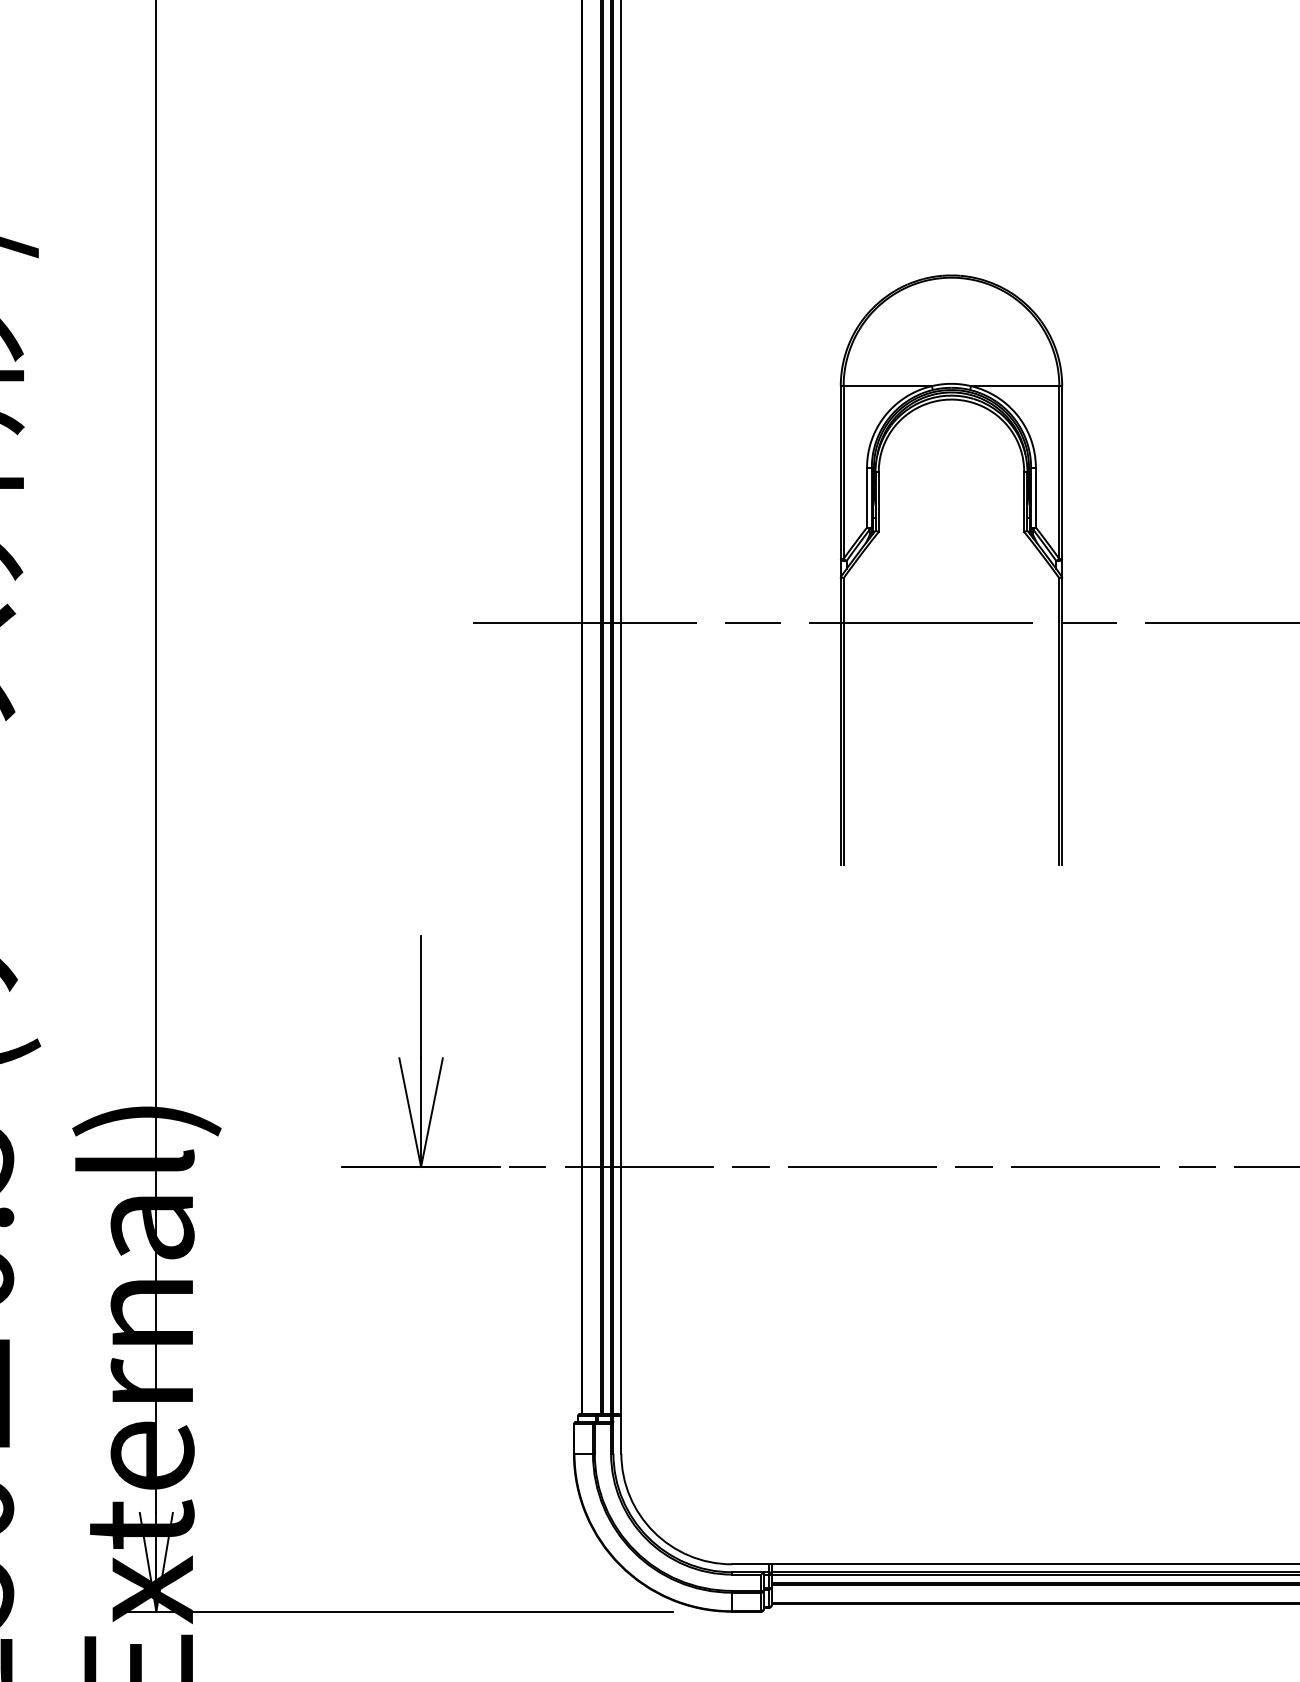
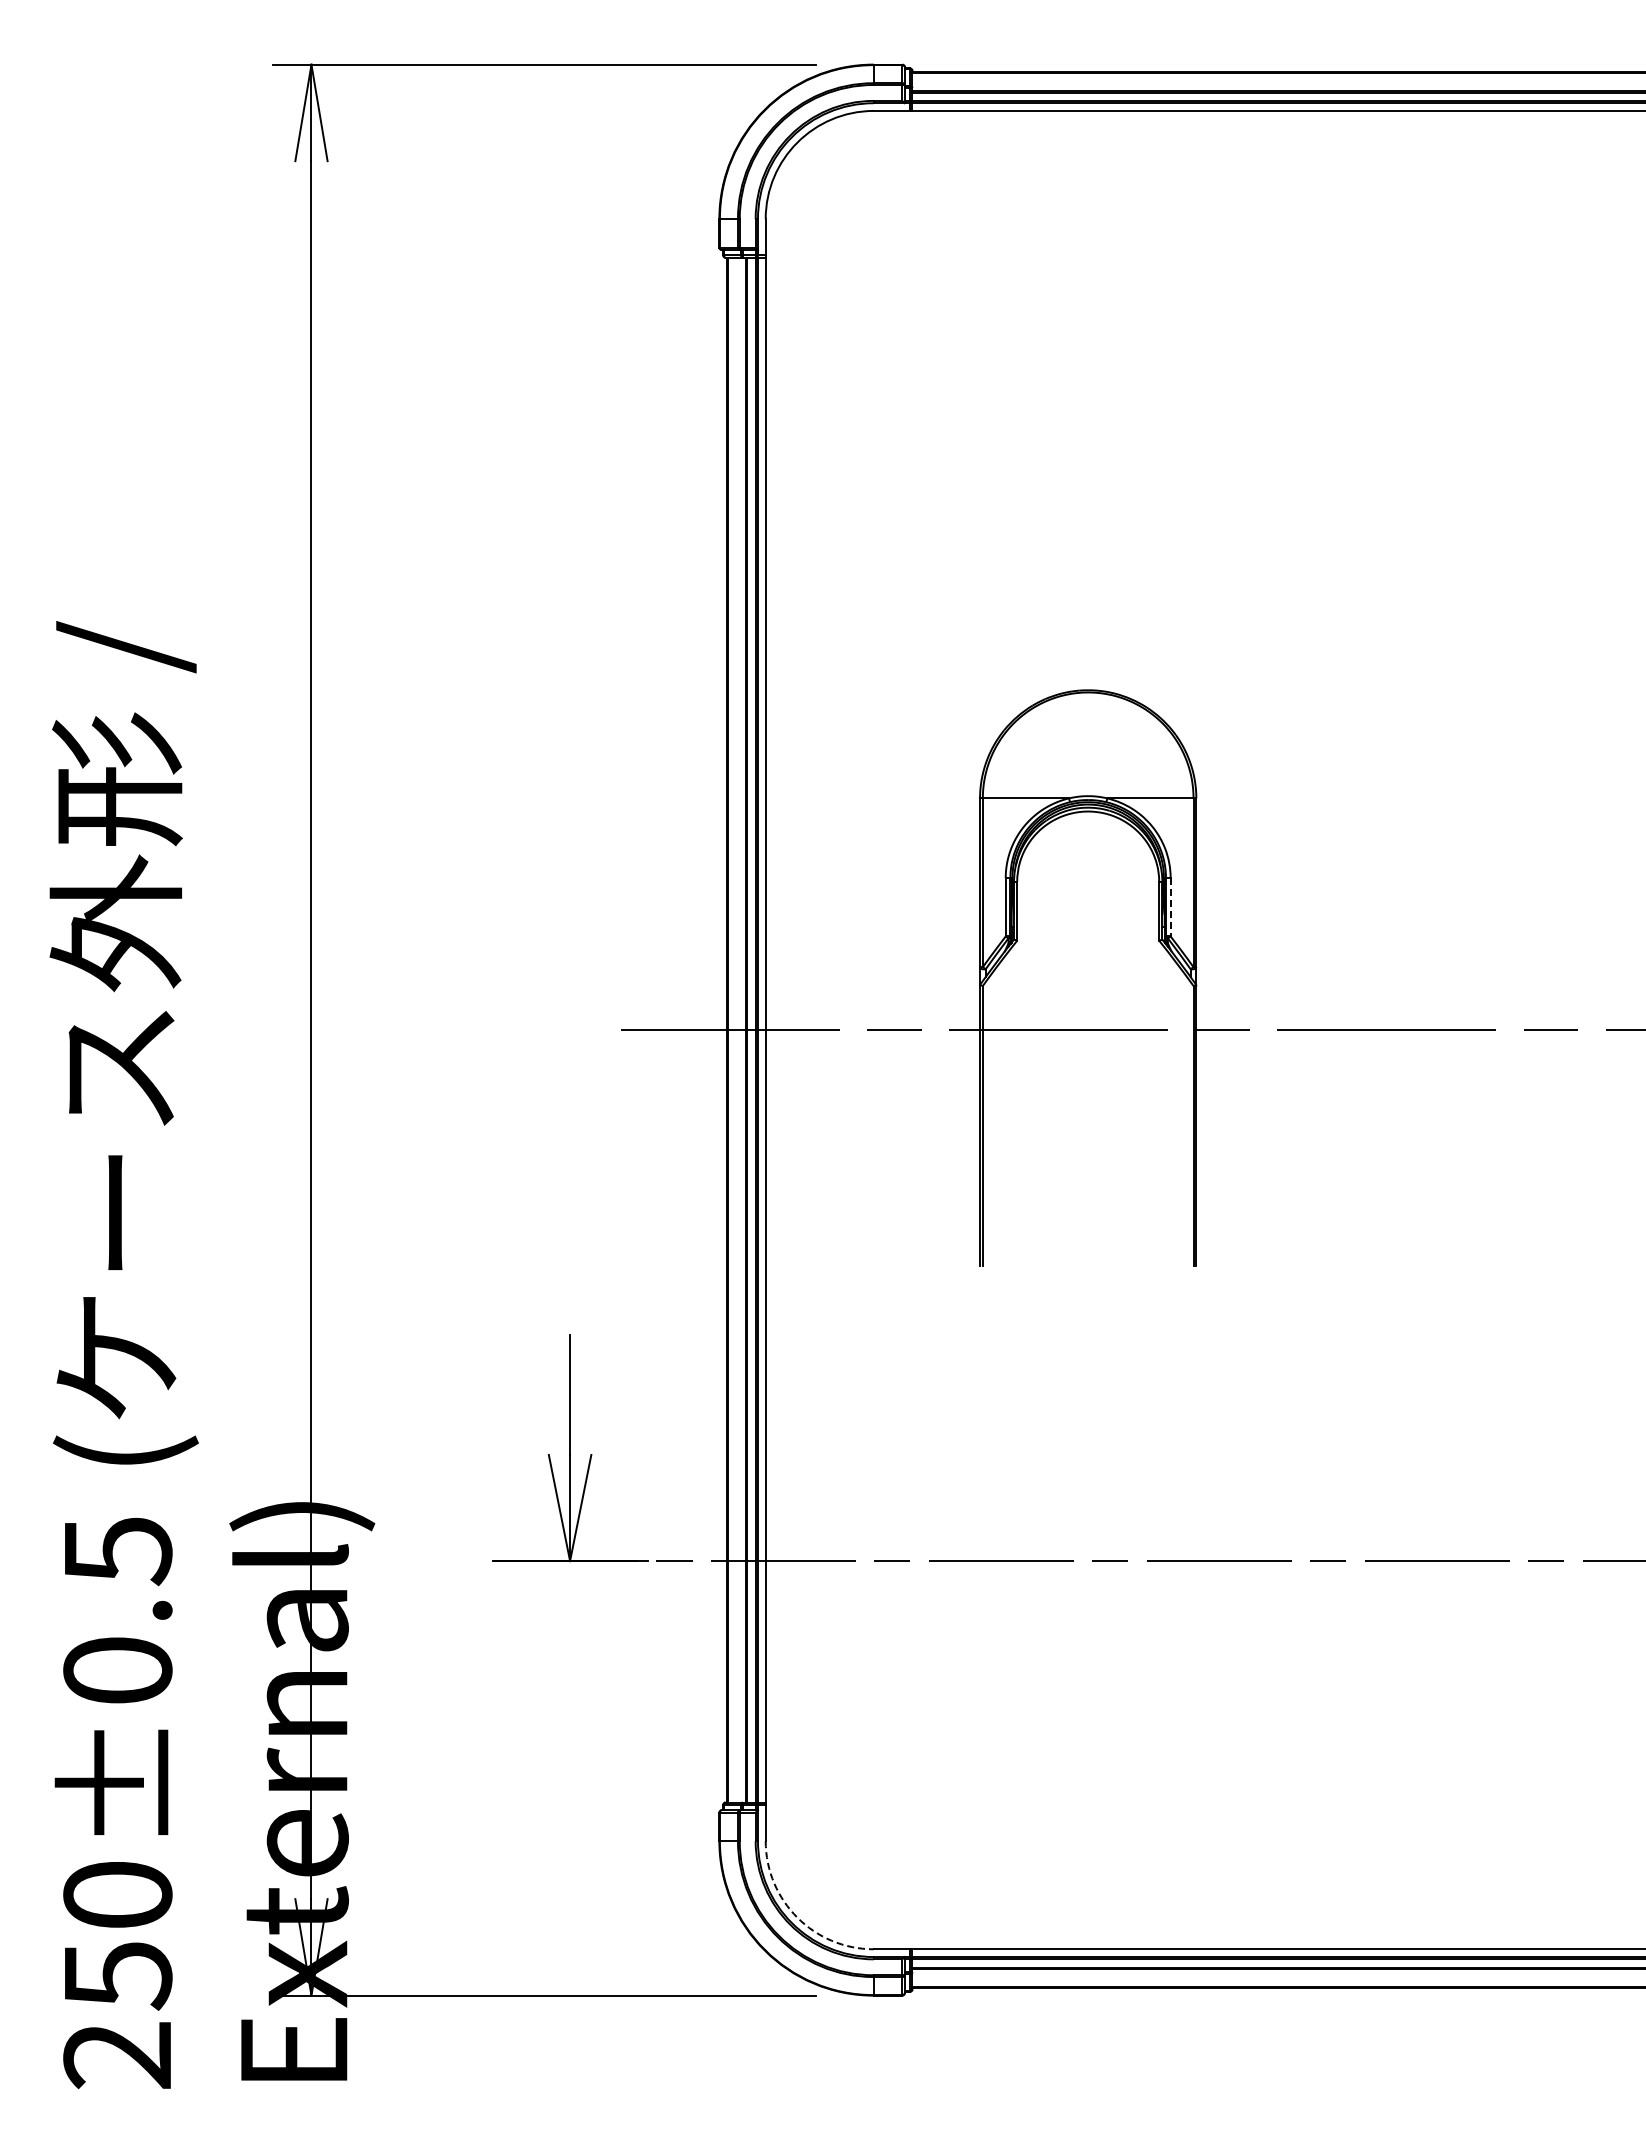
line: (1035, 497) -> (1170, 907), solid -> dashed
arc: (653, 1531) -> (797, 1917), solid -> dashed

